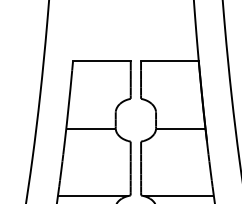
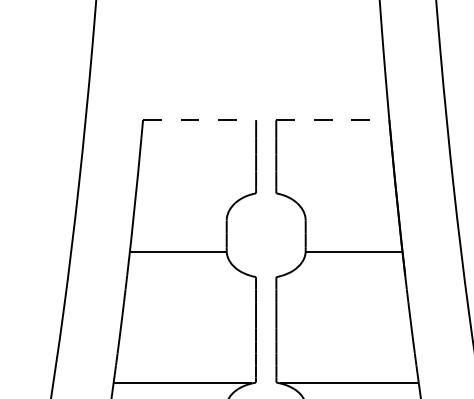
line: (101, 61) -> (198, 120), solid -> dashed
line: (169, 61) -> (331, 120), solid -> dashed

